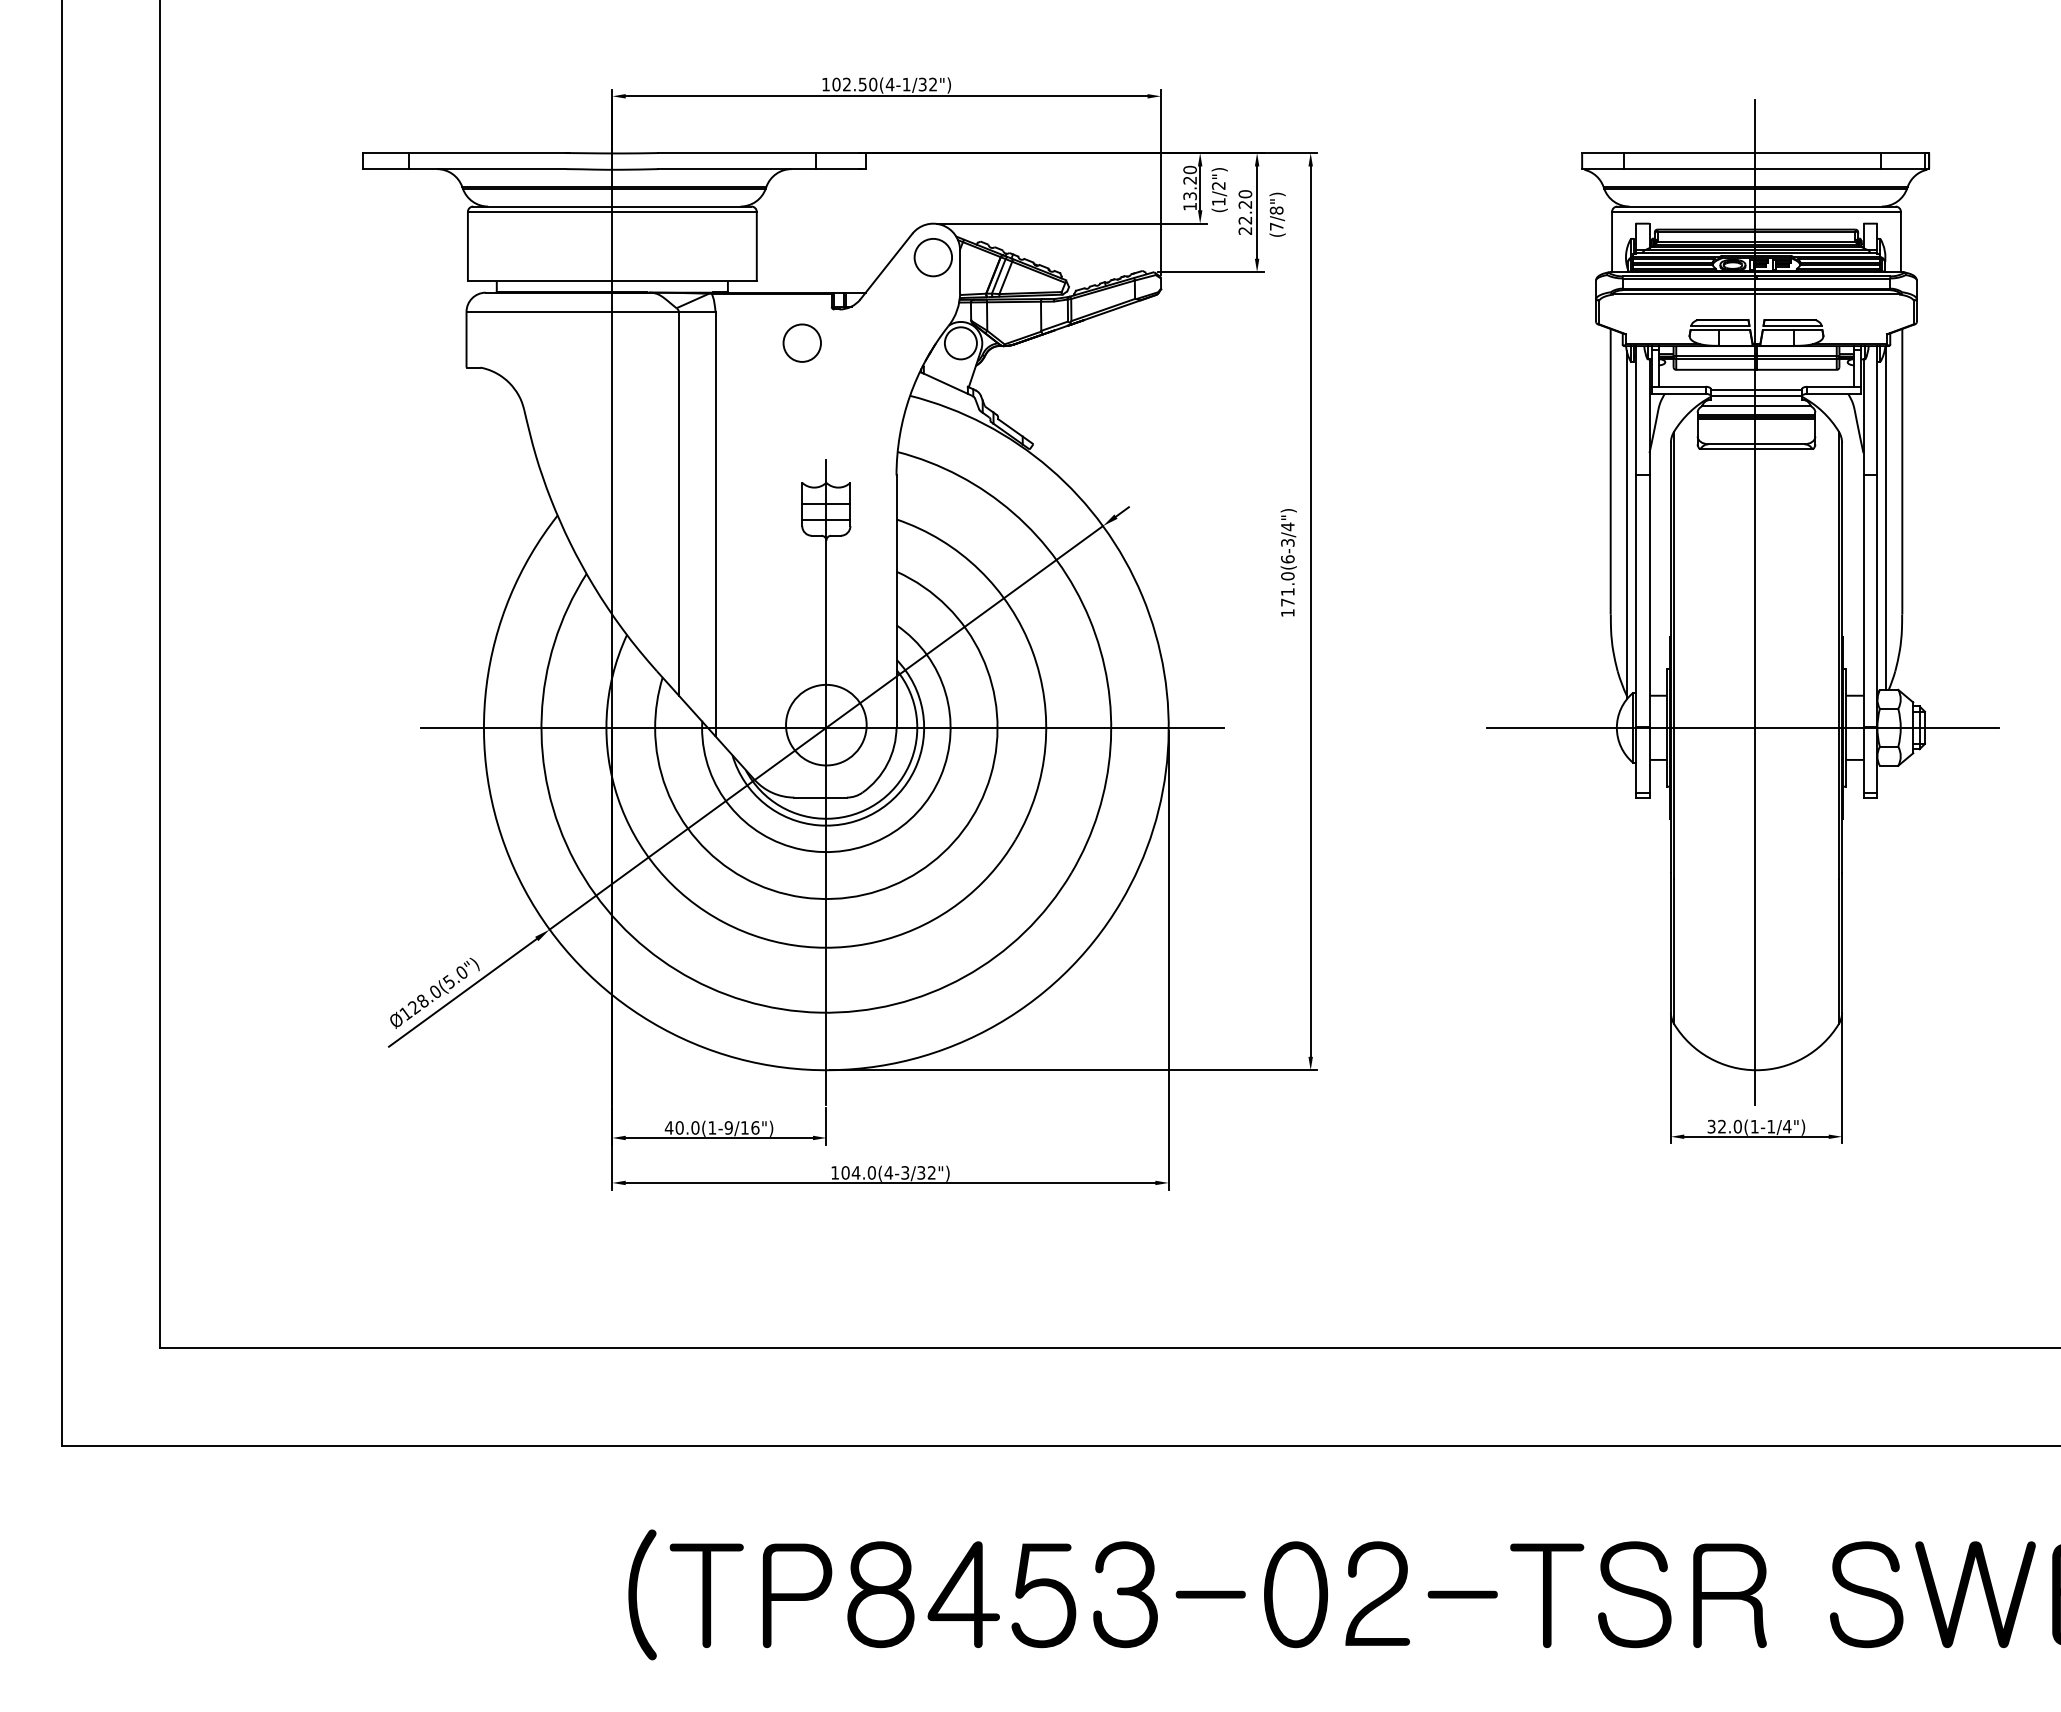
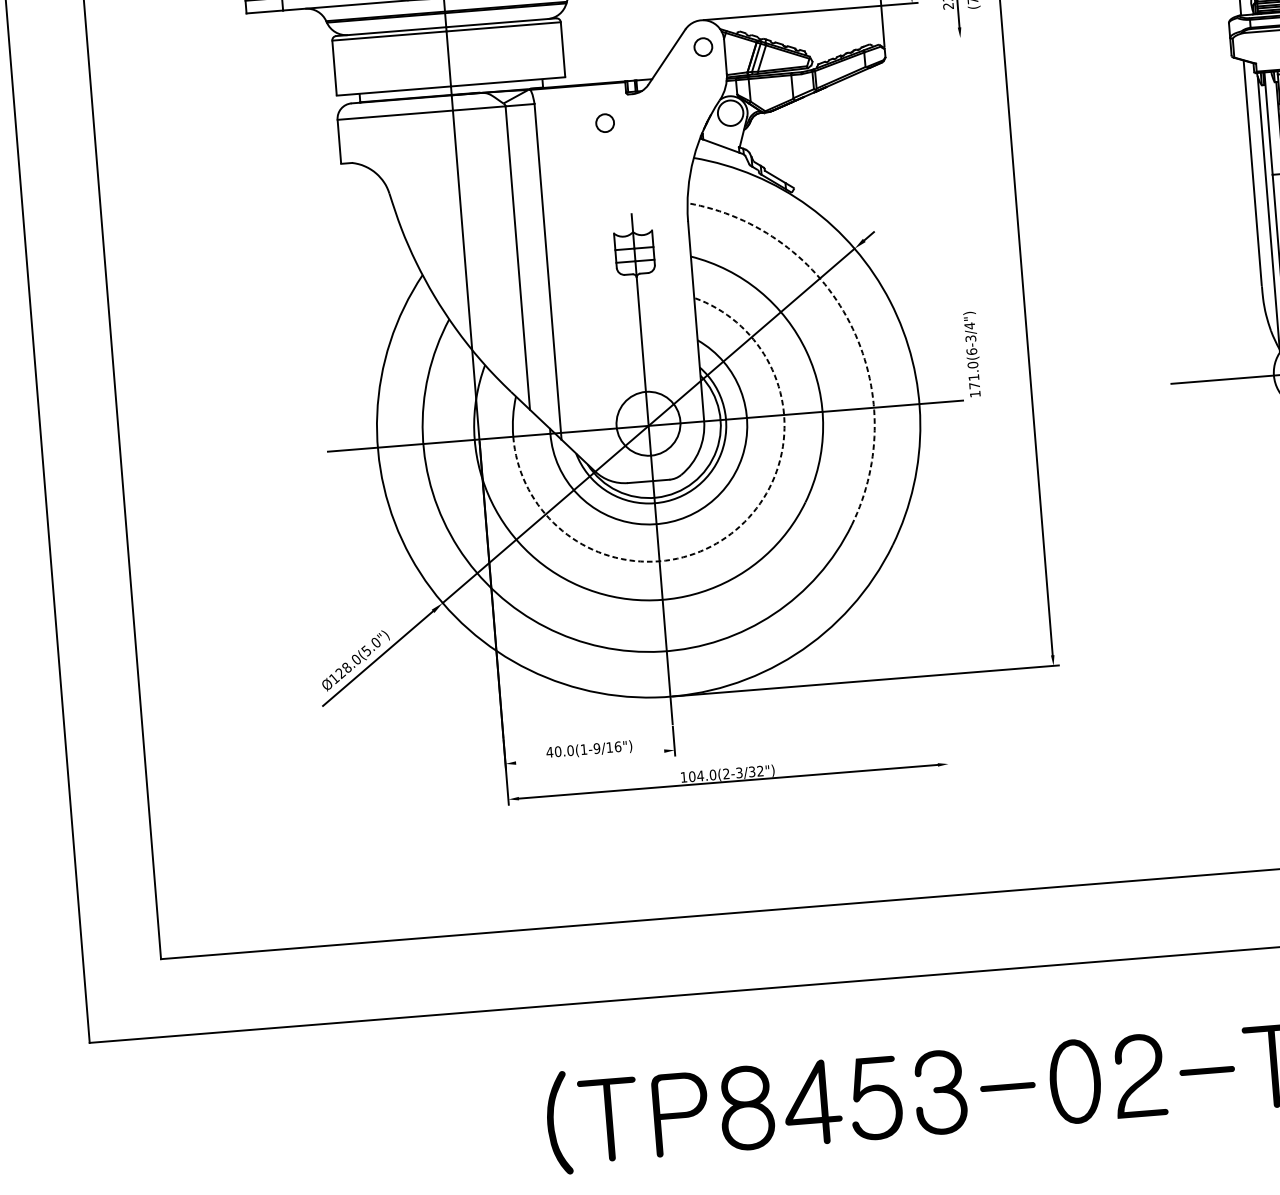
circle: (933, 257) -> (703, 47), size x0.6
line: (1210, 272) -> (923, 41), removed
circle: (802, 342) -> (605, 122), size x0.6
text: (1288, 562) -> (972, 354), moved
arc: (1089, 619) -> (849, 323), solid -> dashed
arc: (919, 871) -> (731, 533), solid -> dashed
line: (1168, 960) -> (934, 588), removed
line: (718, 1137) -> (589, 756), removed
text: (888, 1172) -> (726, 773), 104.0(4-3/32") -> 104.0(2-3/32")

